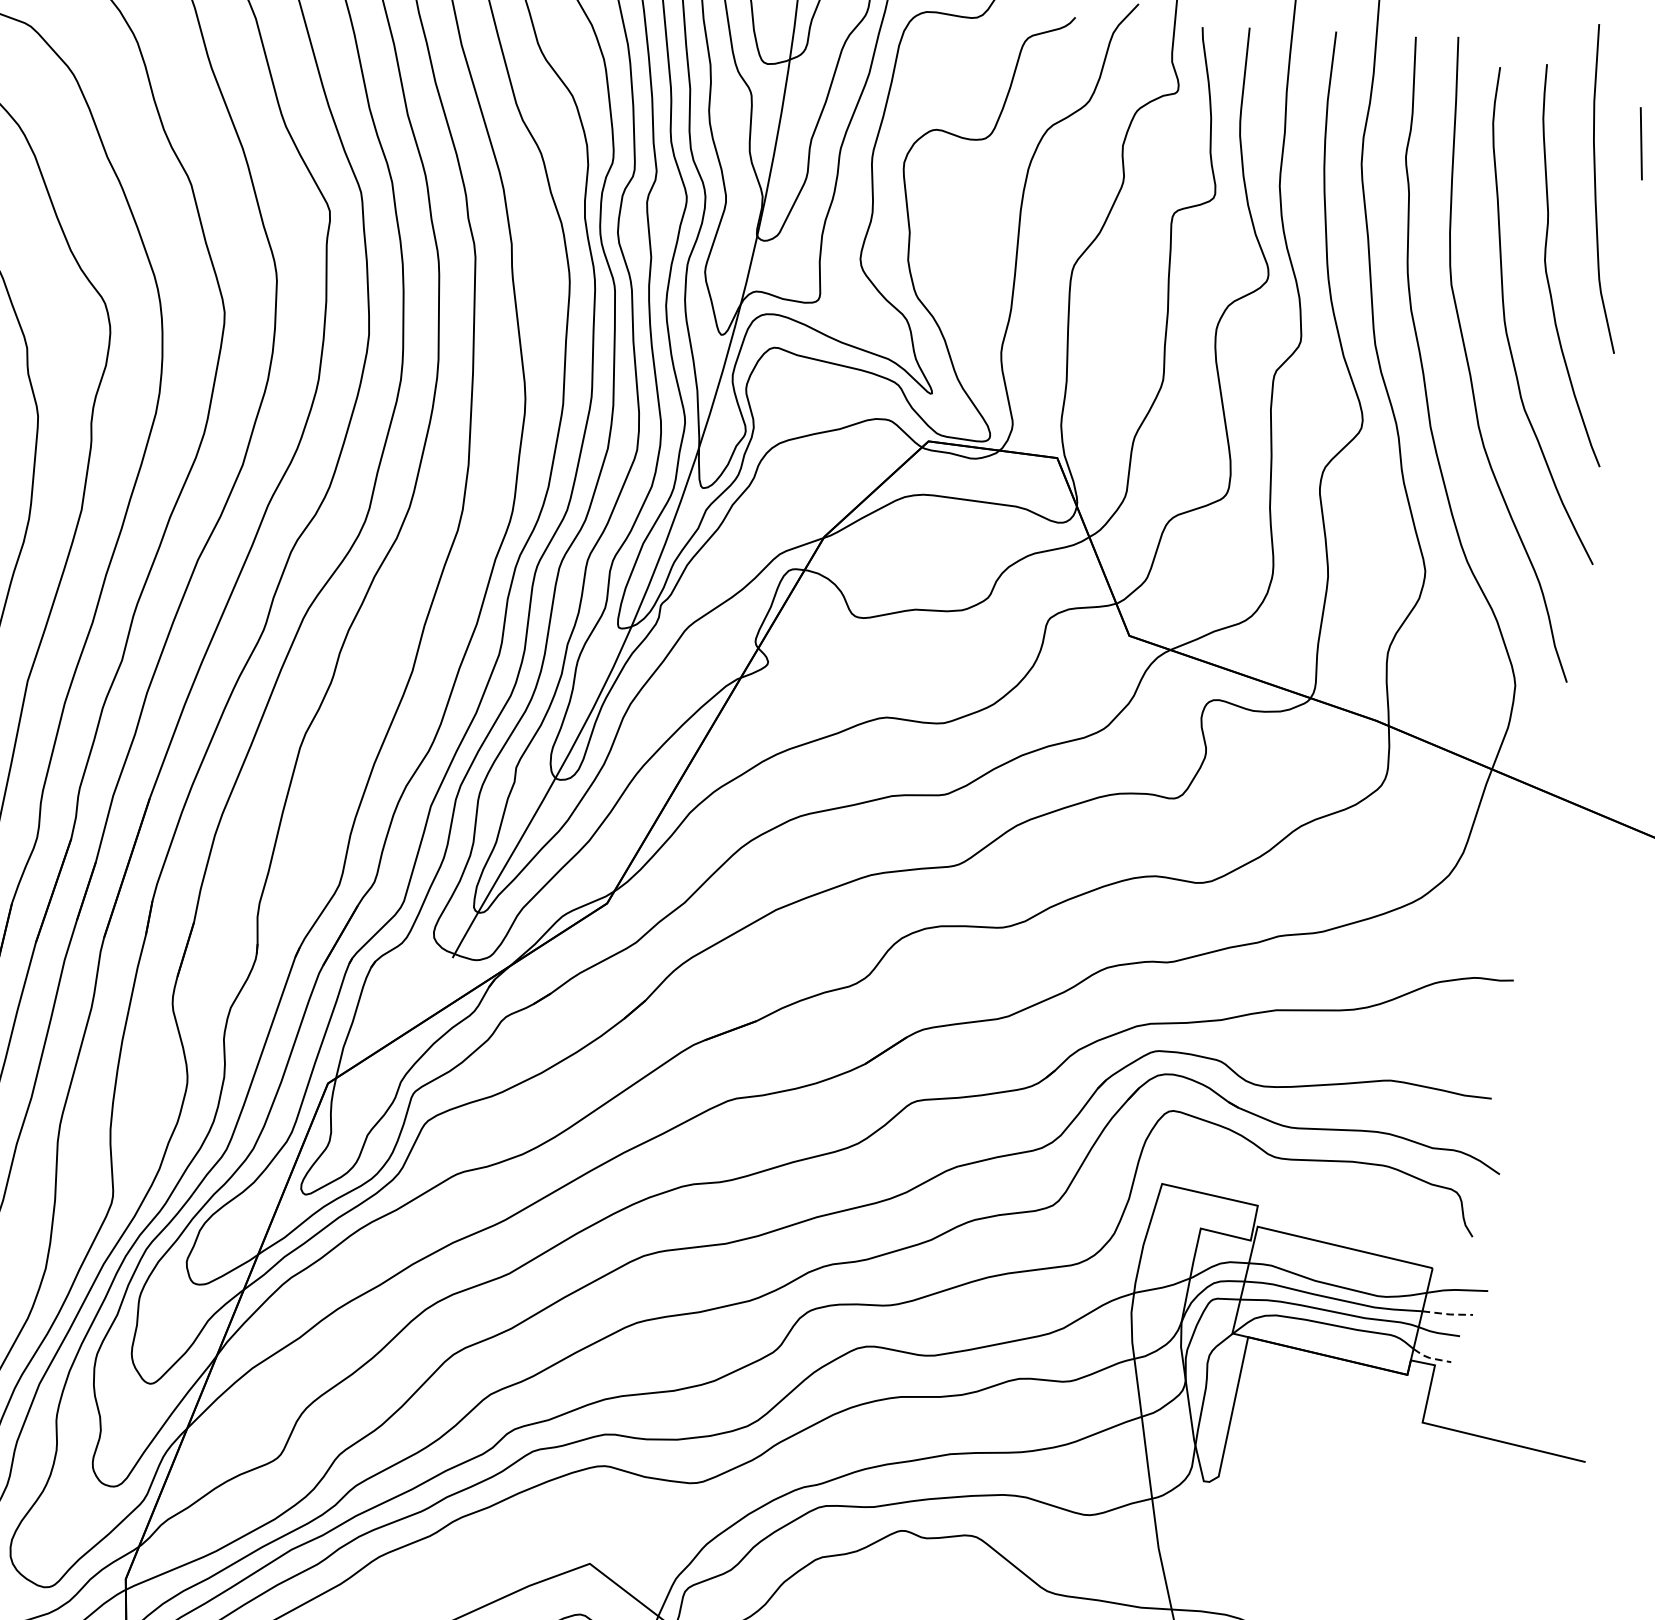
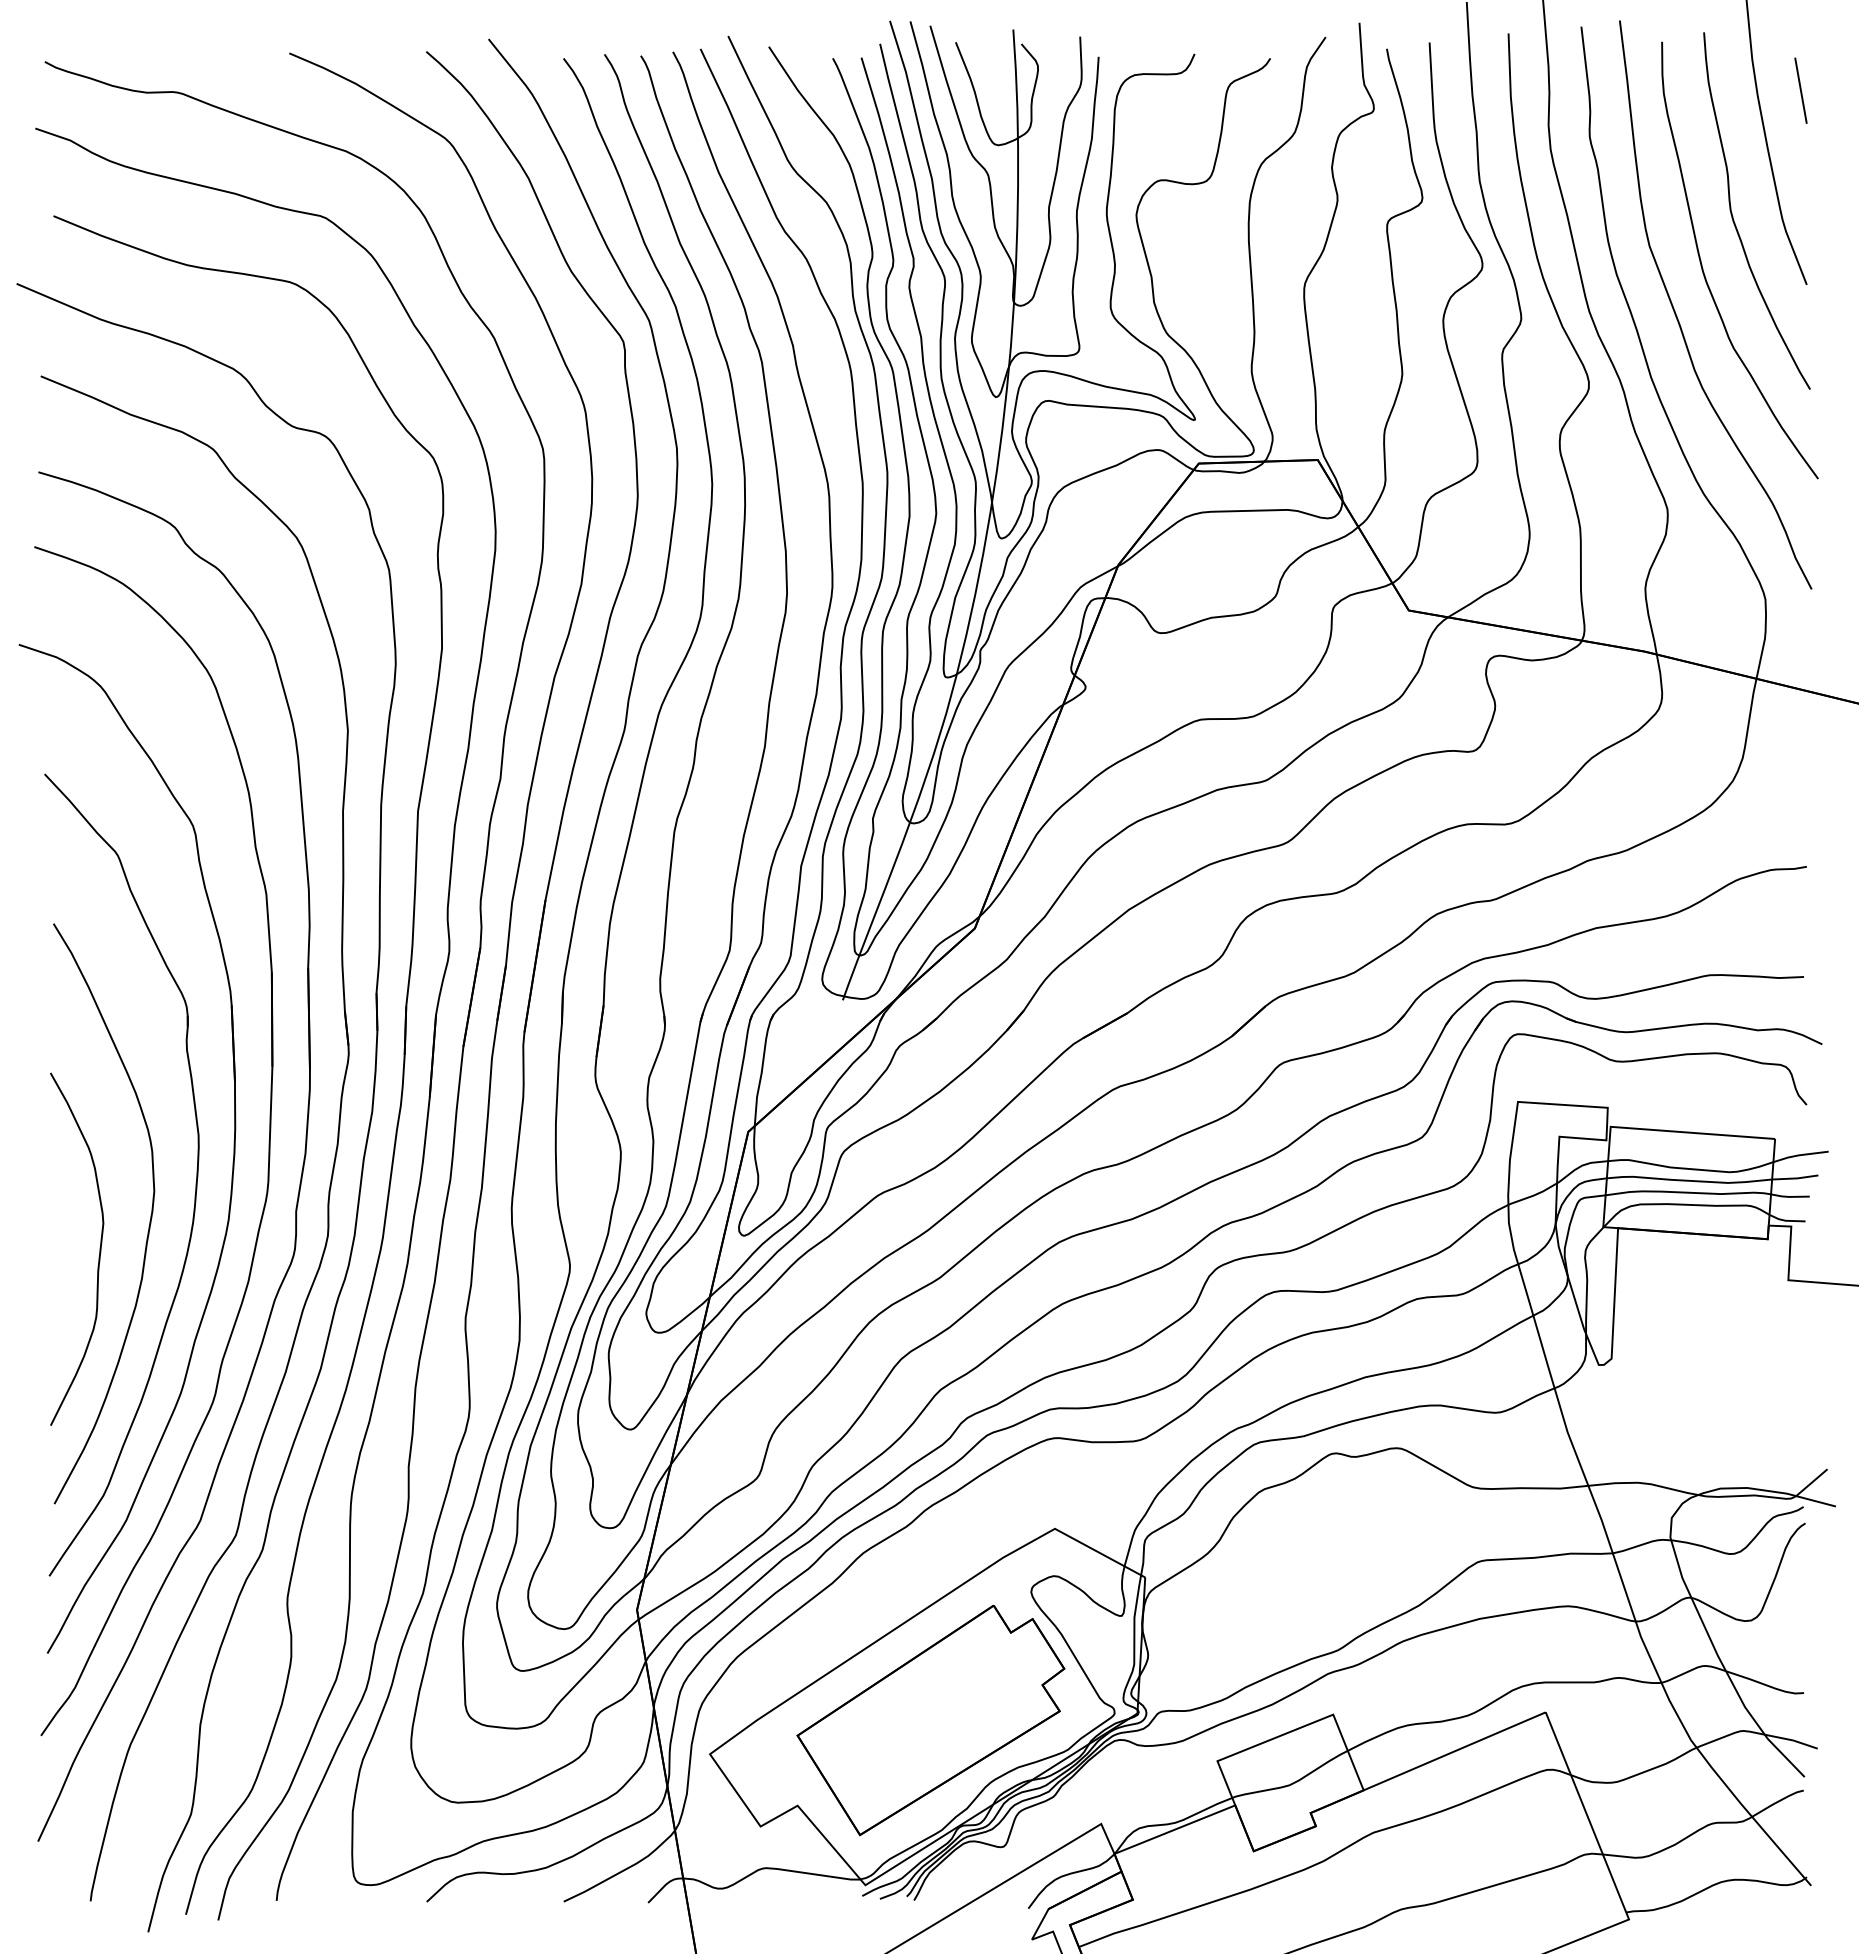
line: (1448, 1314) -> (1796, 1178), dashed -> solid
line: (1429, 1357) -> (1785, 1220), dashed -> solid

